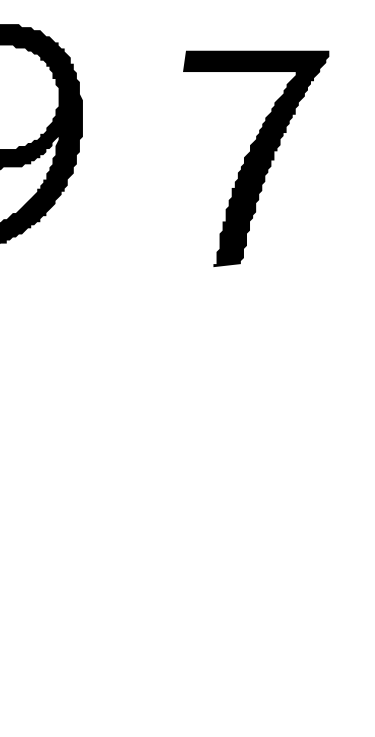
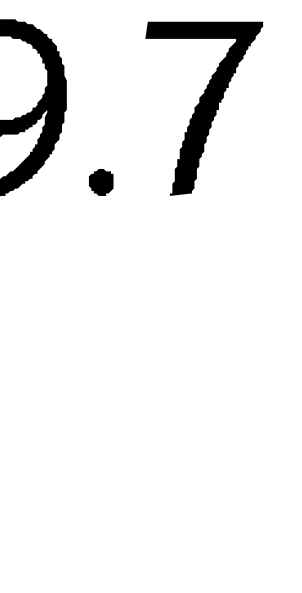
part: (256, 158) -> (204, 108), moved
part: (126, 226) -> (101, 182), added

